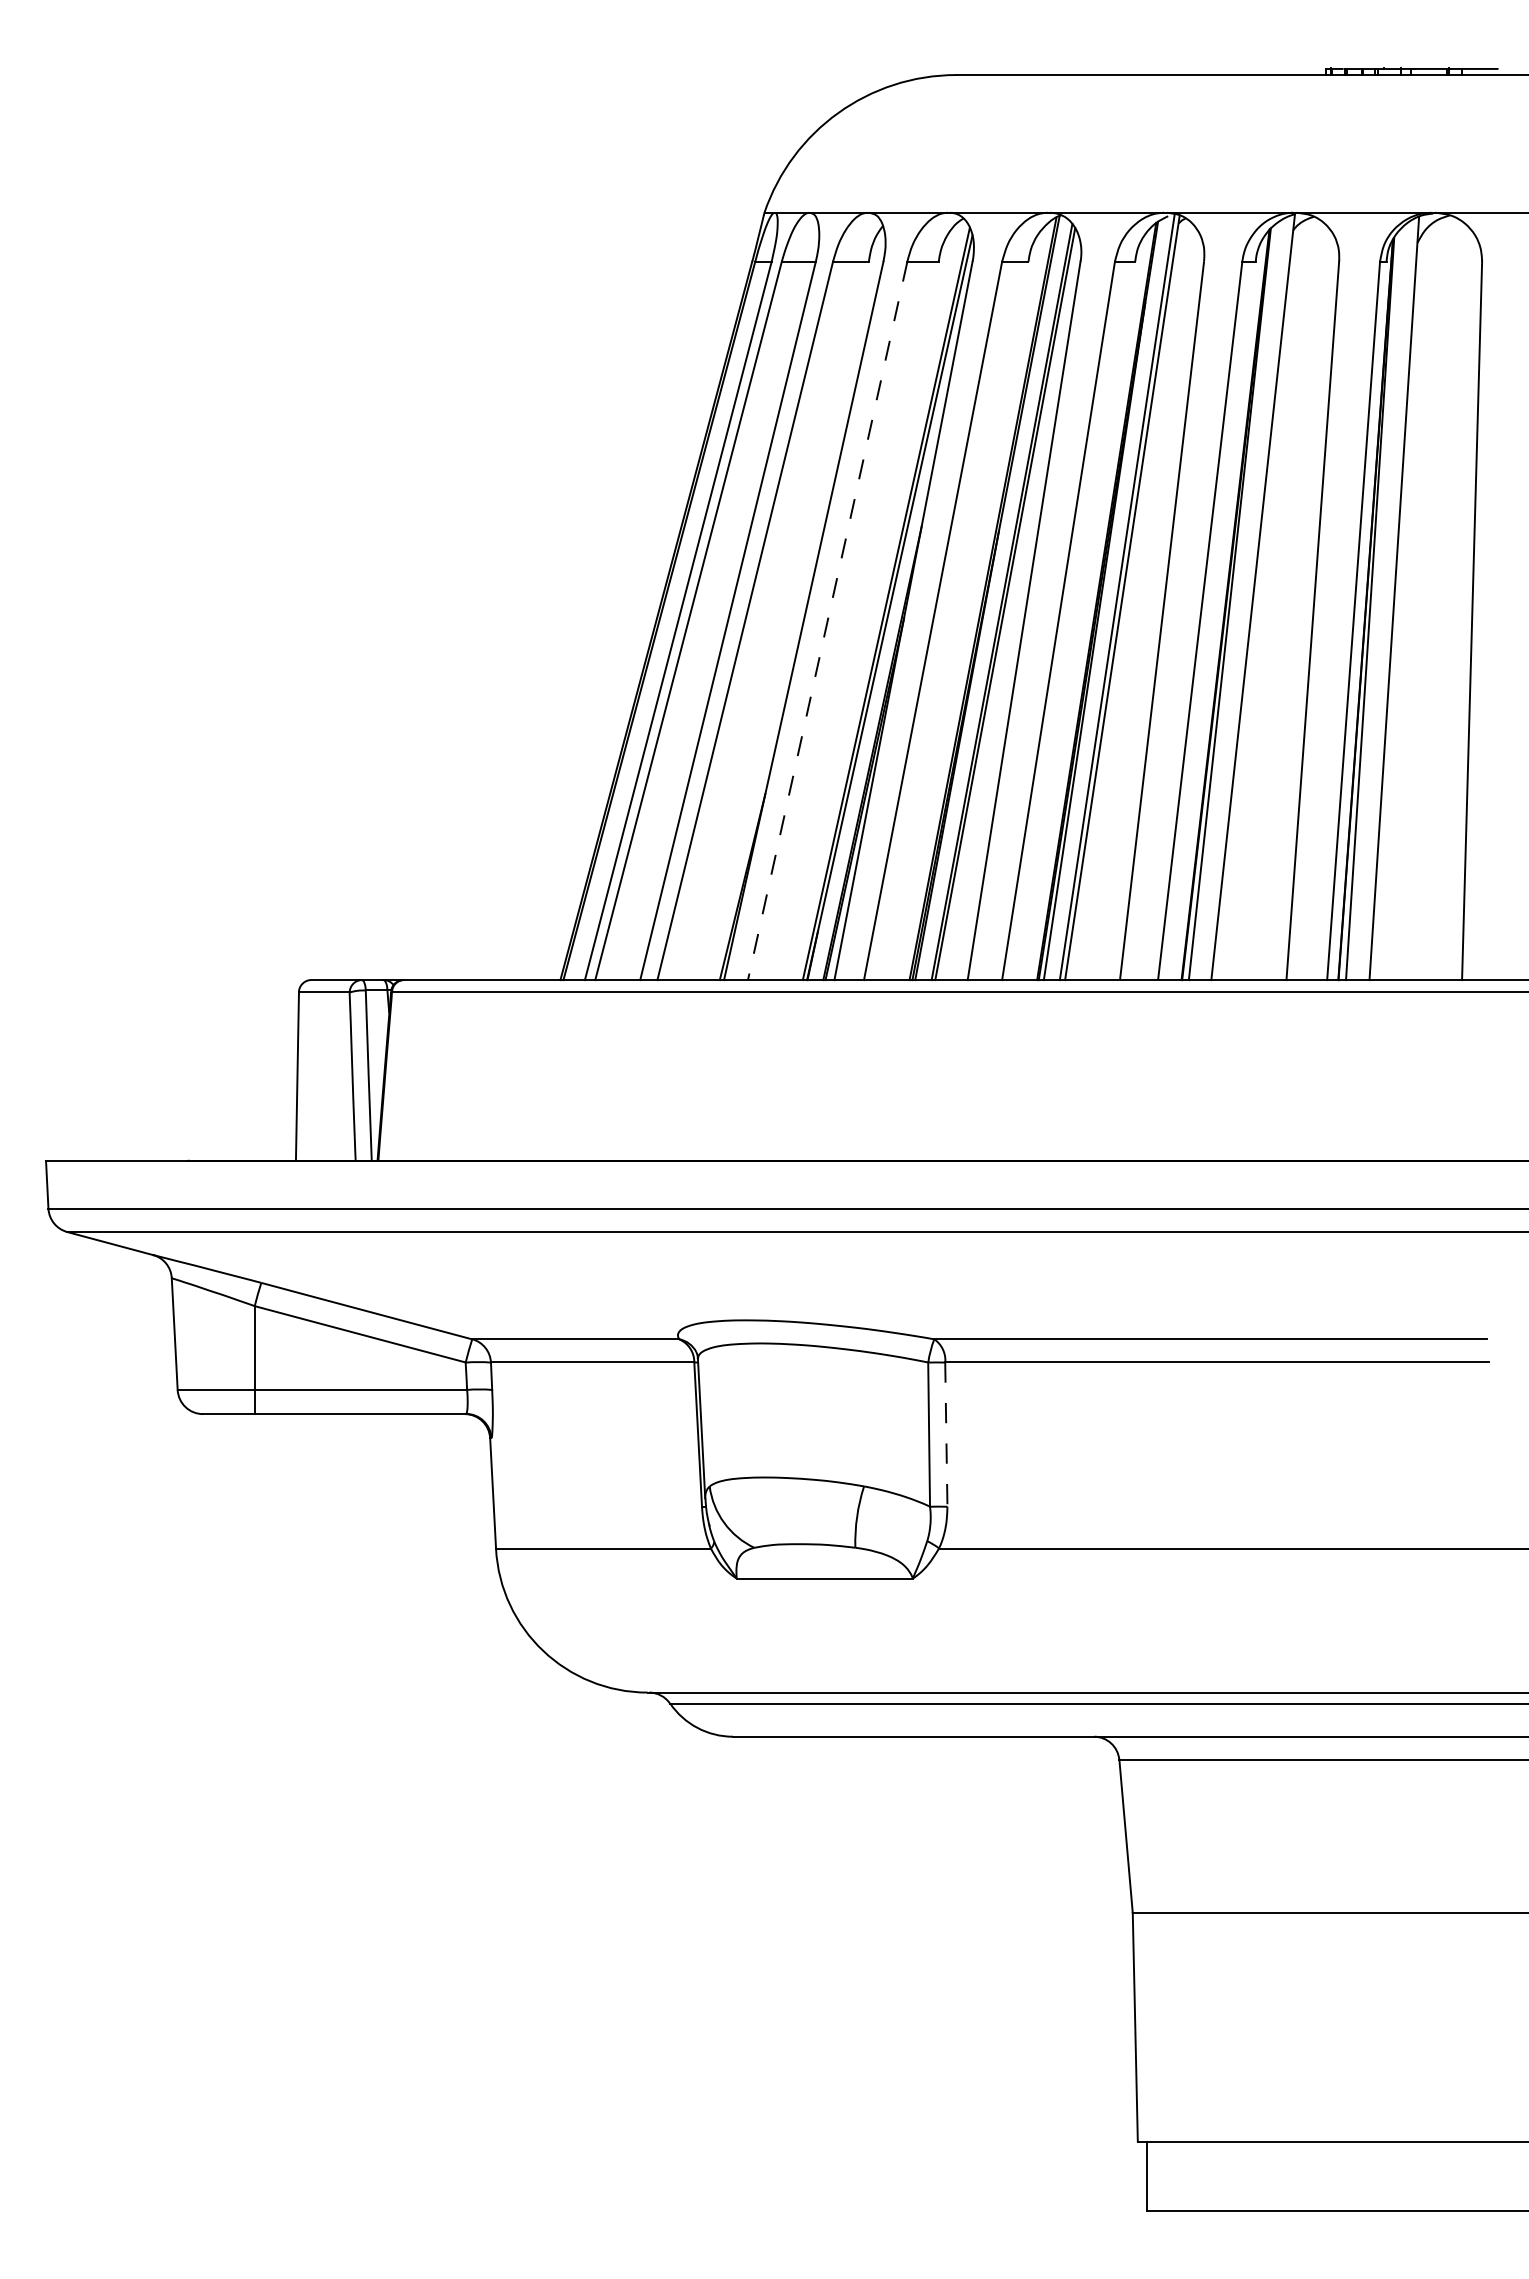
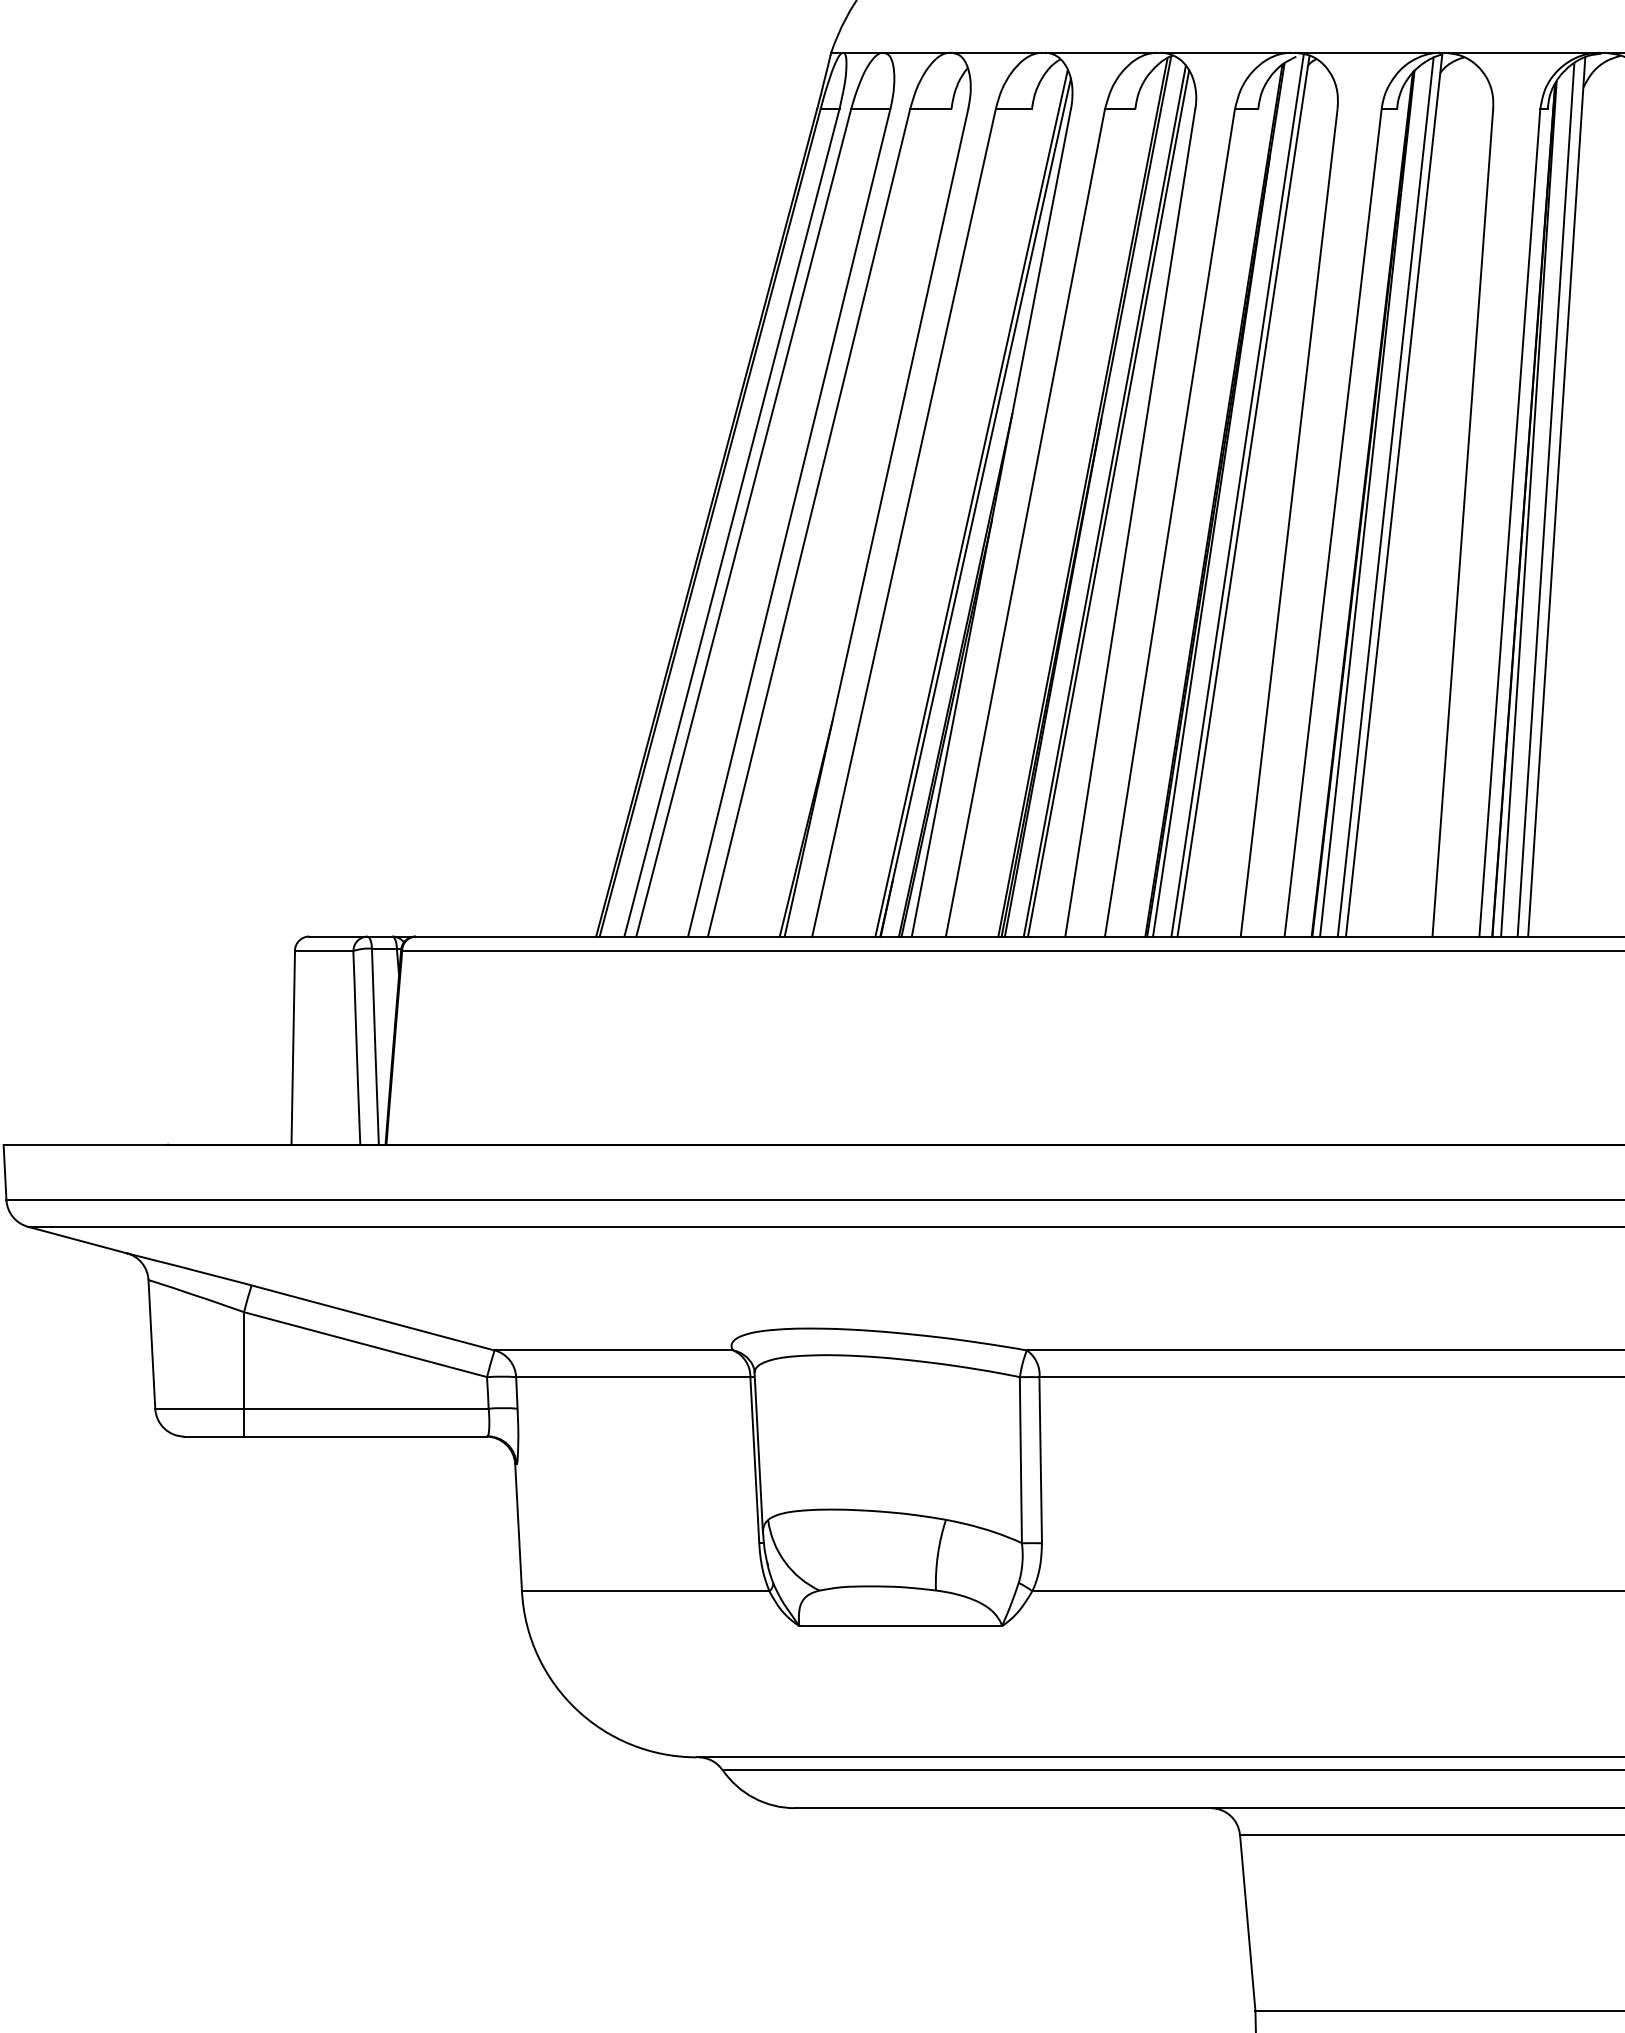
line: (1245, 598) -> (1385, 497), added
line: (1384, 600) -> (1545, 499), added
line: (827, 620) -> (903, 522), dashed -> solid
line: (946, 1435) -> (1040, 1461), dashed -> solid

